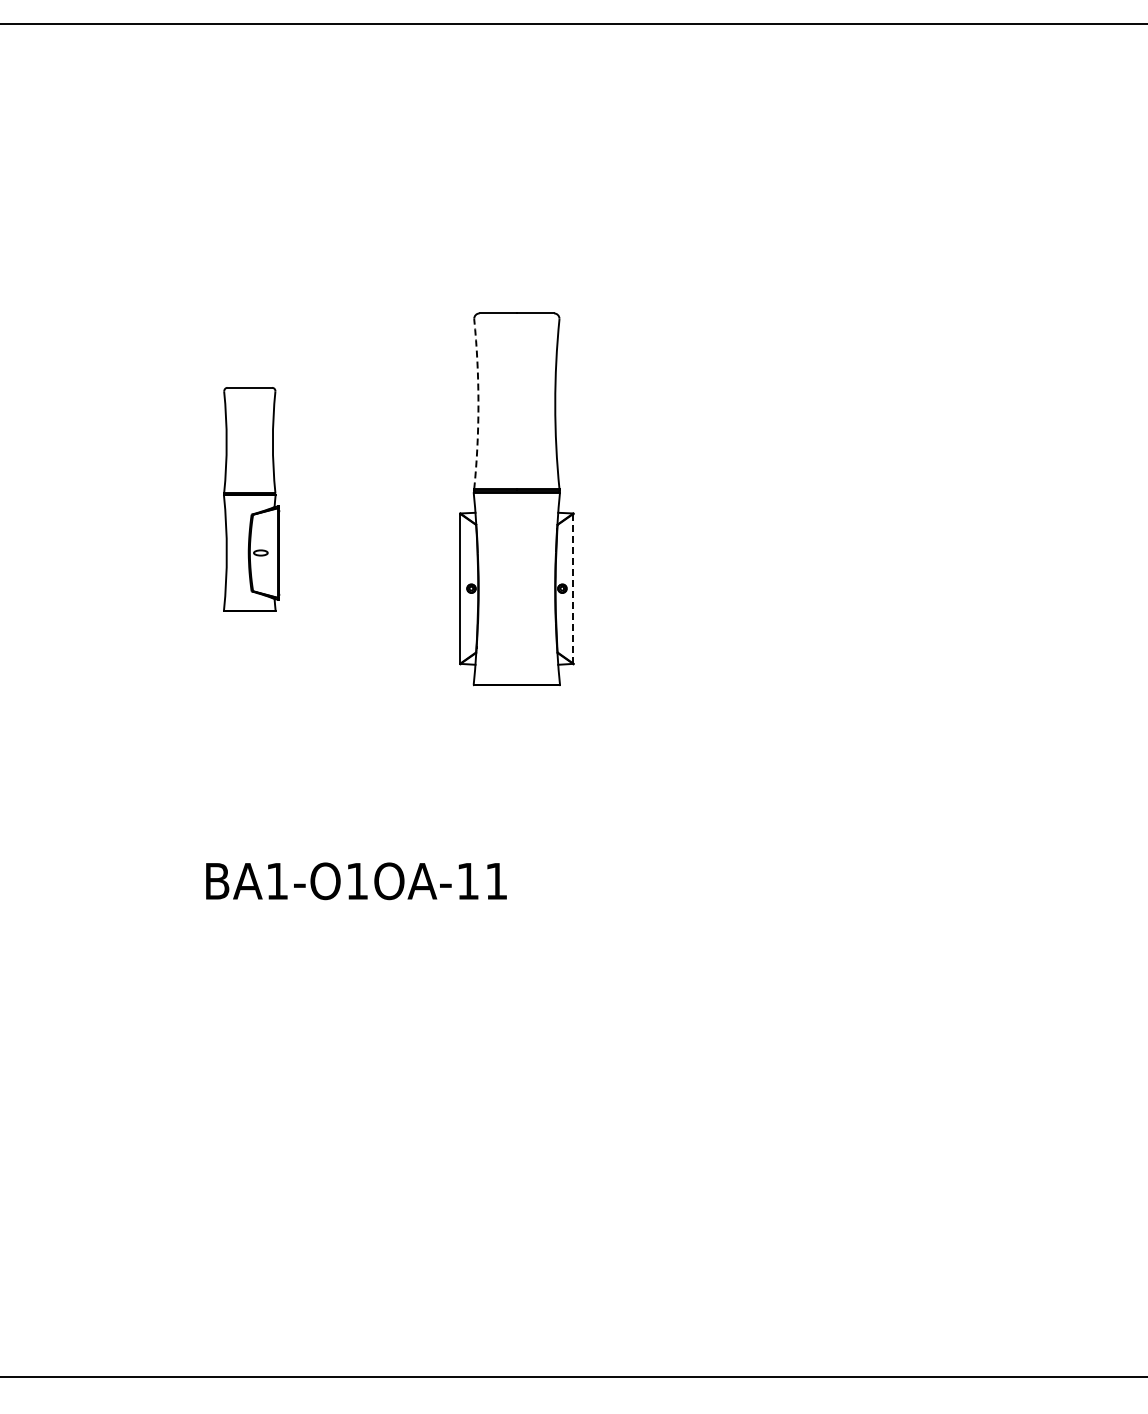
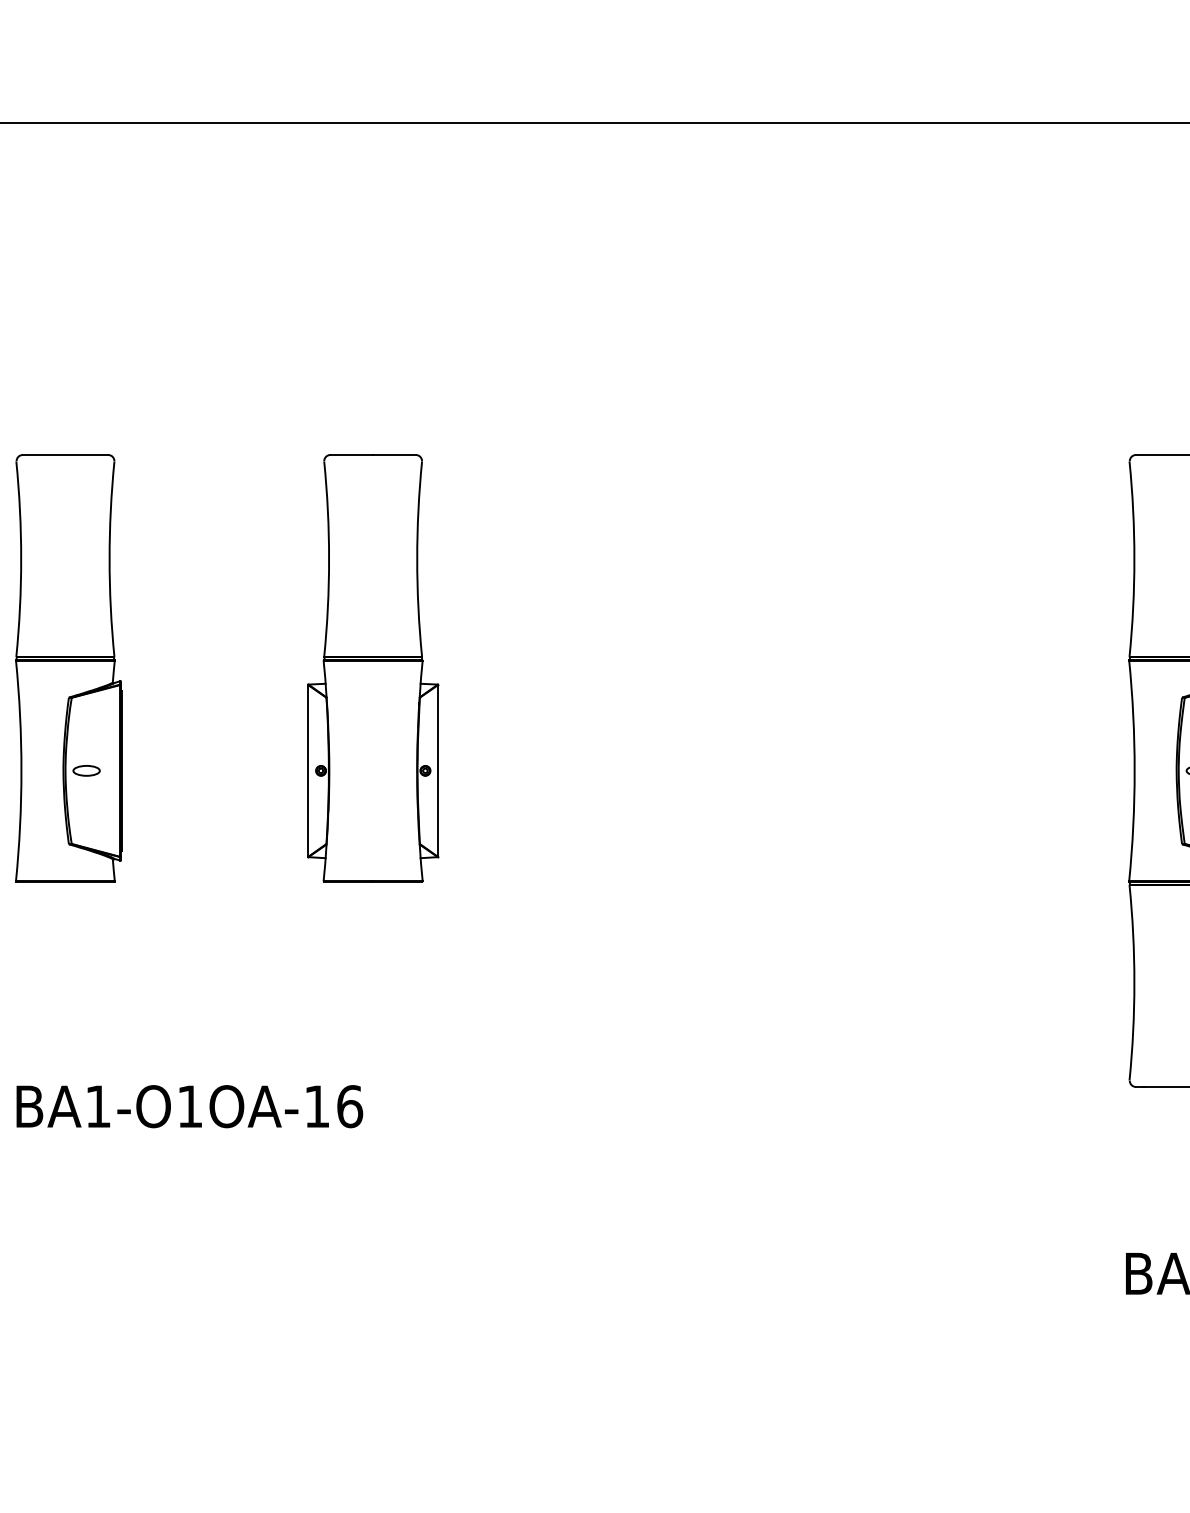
arc: (478, 404) -> (329, 559), dashed -> solid
part: (251, 499) -> (68, 668), size x1.67
line: (573, 588) -> (438, 770), dashed -> solid
text: (496, 881) -> (349, 1106), BA1-O1OA-11 -> BA1-O1OA-16

